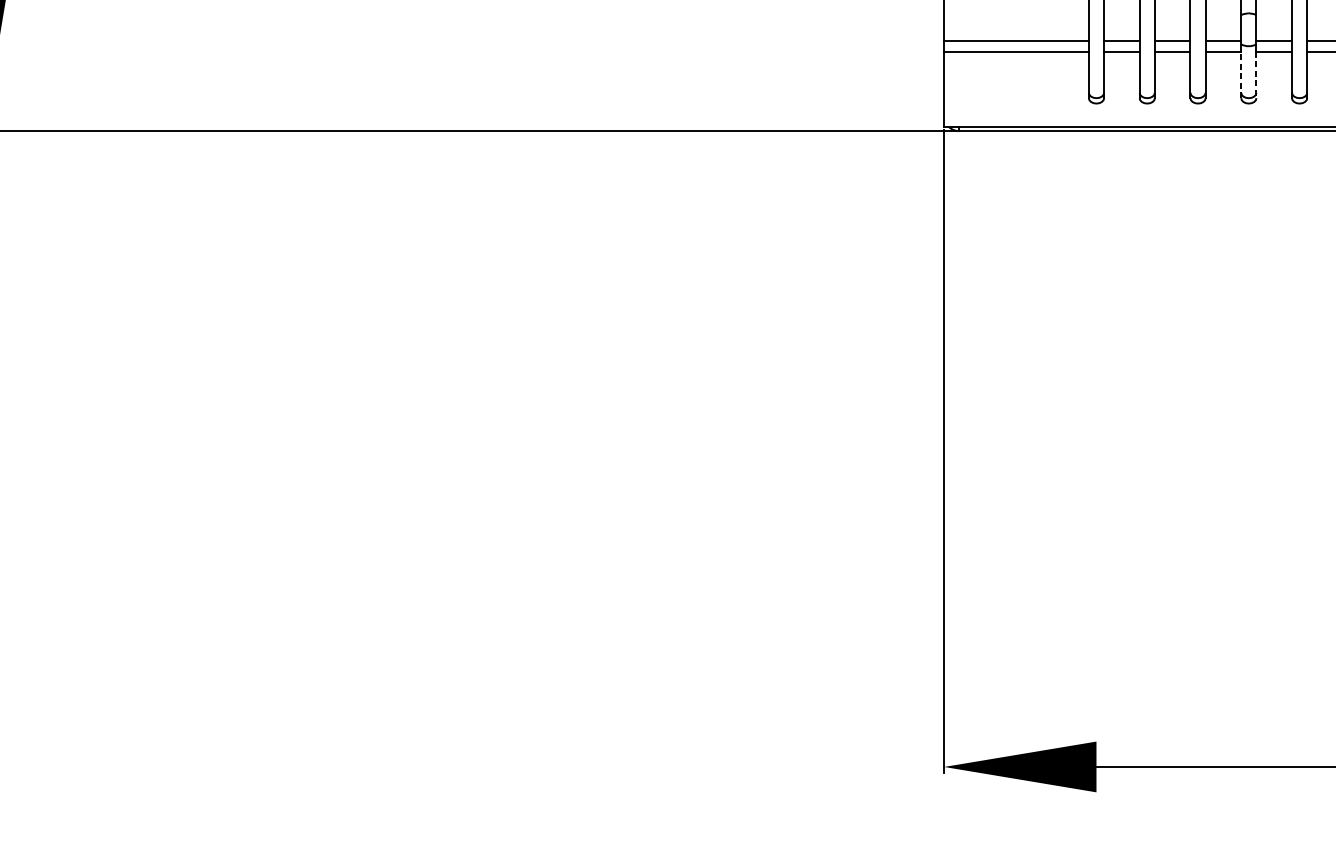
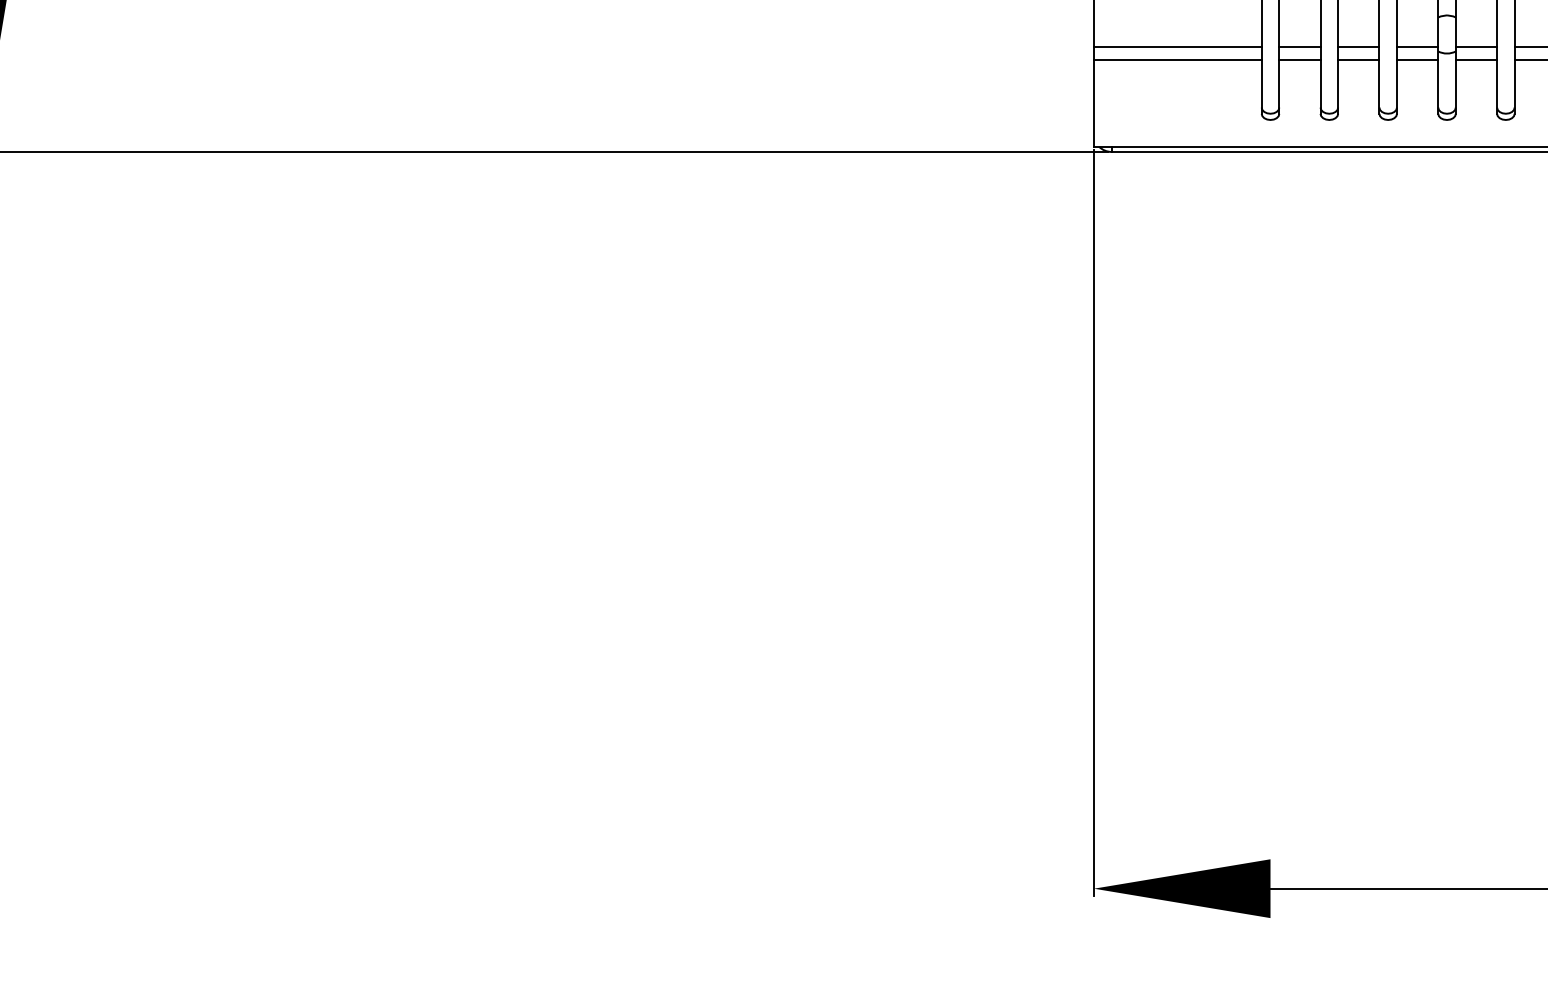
line: (1241, 74) -> (1438, 86), dashed -> solid
line: (1256, 74) -> (1455, 86), dashed -> solid

